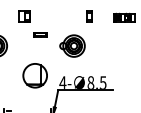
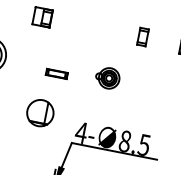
part: (40, 34) -> (56, 73), moved
part: (72, 45) -> (107, 77), size x0.6
part: (34, 75) -> (39, 112), size x0.7

